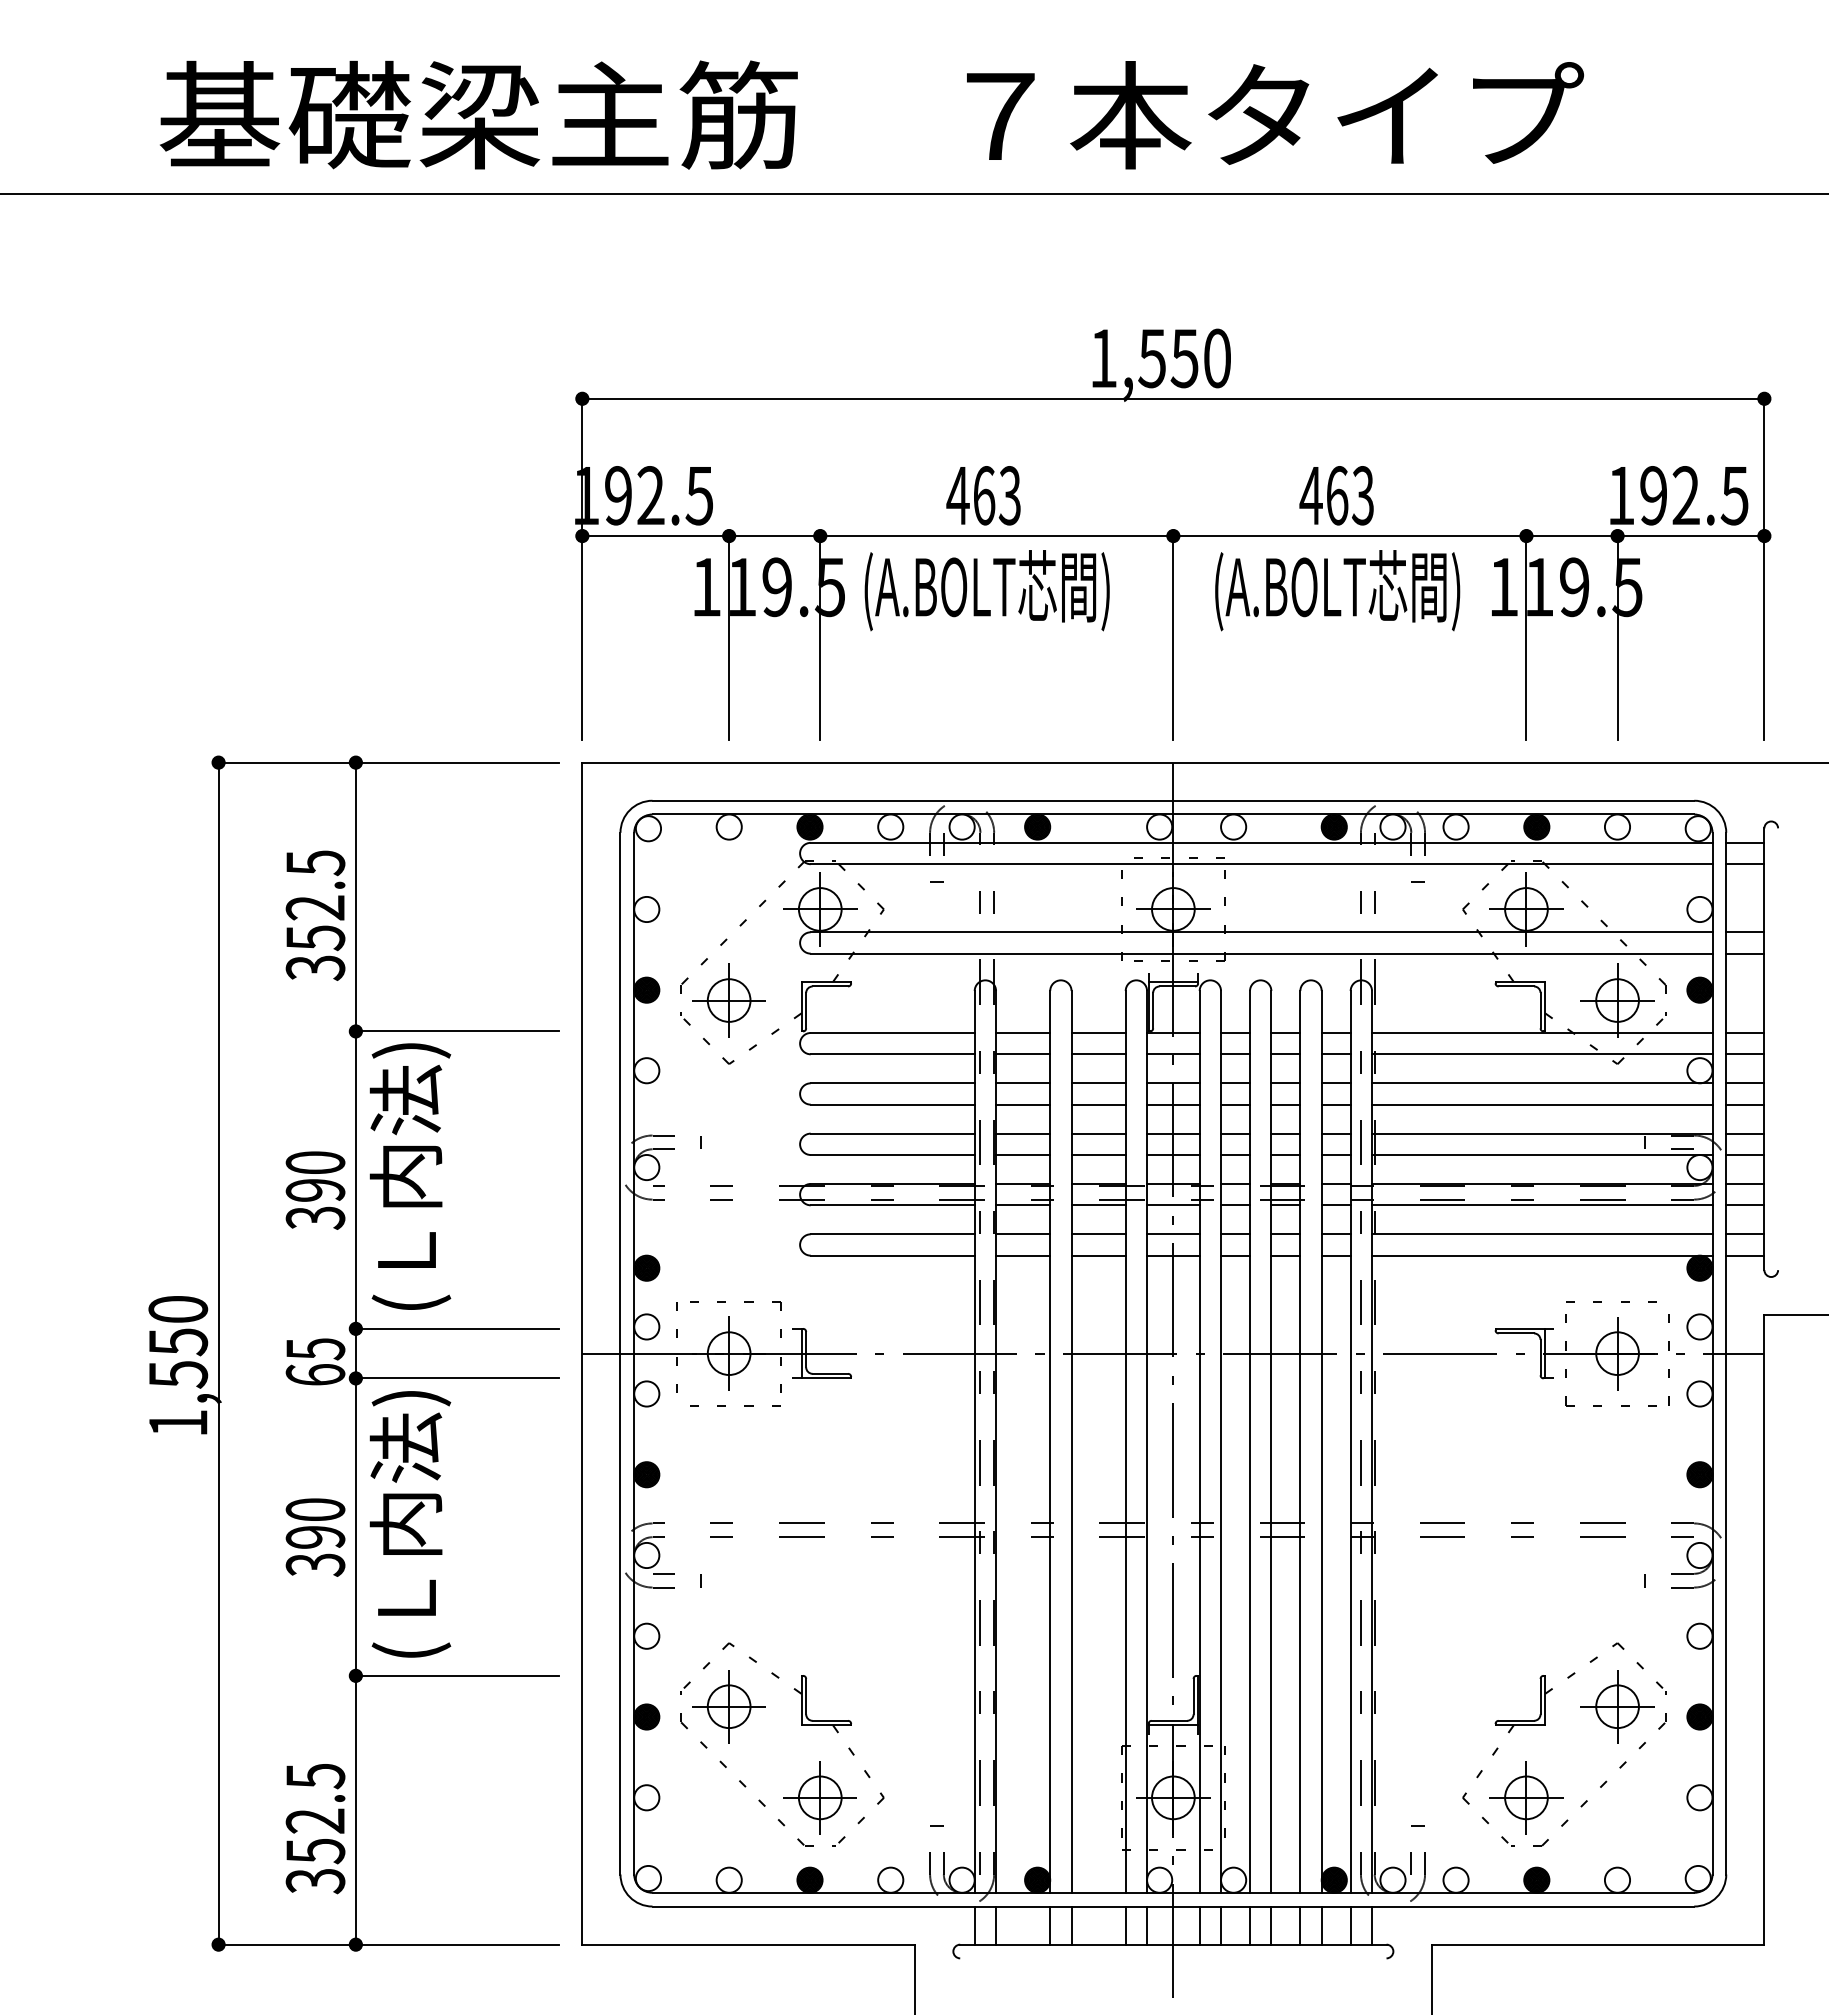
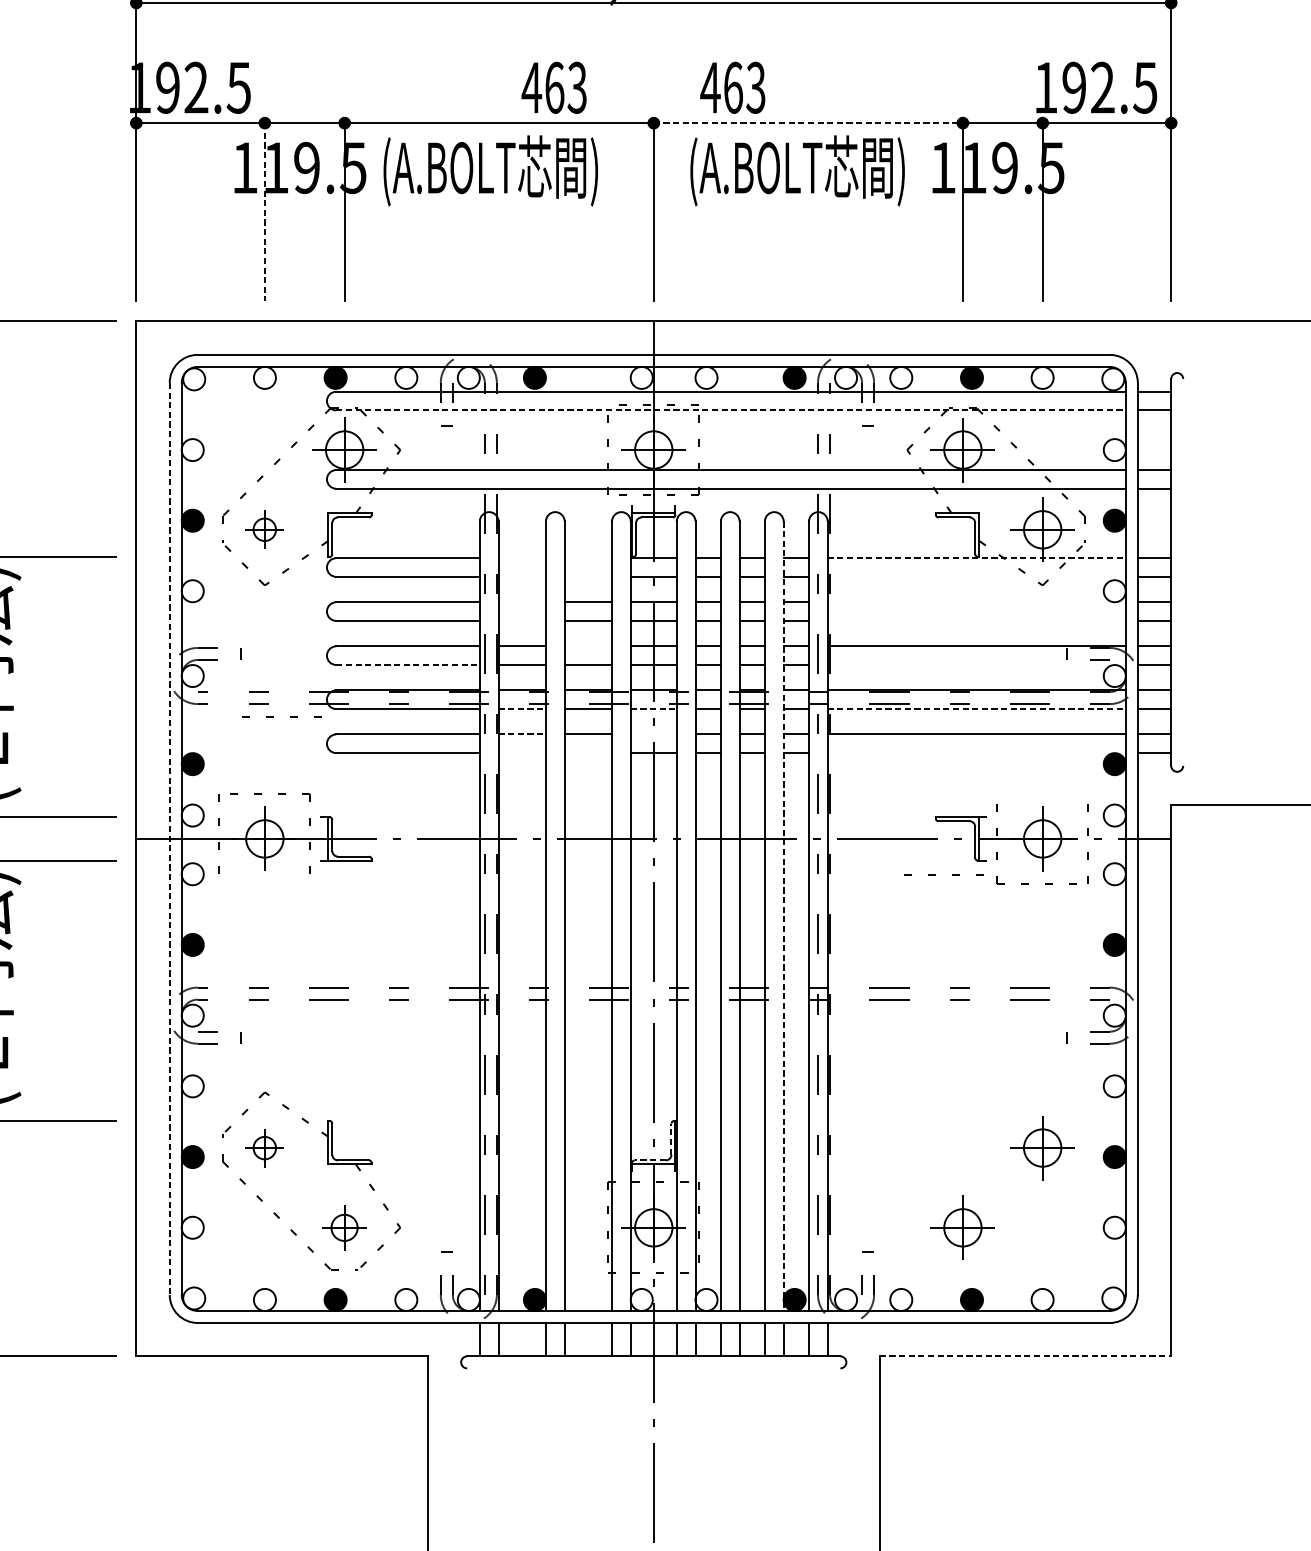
text: (983, 495) -> (554, 87), moved
text: (1336, 495) -> (732, 87), moved
line: (1349, 536) -> (807, 123), solid -> dashed
line: (729, 637) -> (265, 211), solid -> dashed
line: (1261, 864) -> (730, 410), solid -> dashed
part: (728, 1000) -> (264, 529), size x0.6
line: (1023, 1032) -> (522, 557), removed
line: (1098, 1032) -> (588, 557), removed
line: (1542, 1032) -> (976, 557), solid -> dashed
line: (1023, 1054) -> (522, 577), removed
line: (1098, 1054) -> (588, 577), removed
line: (1542, 1054) -> (976, 577), removed
line: (1023, 1083) -> (522, 602), removed
line: (1542, 1083) -> (976, 602), removed
line: (1023, 1104) -> (522, 620), removed
line: (1542, 1104) -> (976, 620), removed
line: (1098, 1133) -> (588, 646), removed
line: (892, 1154) -> (407, 664), solid -> dashed
line: (1542, 1154) -> (976, 664), removed
line: (1023, 1205) -> (522, 709), solid -> dashed
line: (1173, 1205) -> (653, 709), solid -> dashed
line: (1542, 1205) -> (976, 709), solid -> dashed
line: (1023, 1234) -> (522, 734), solid -> dashed
line: (1173, 1234) -> (653, 734), removed
line: (1023, 1255) -> (522, 753), removed
line: (1098, 1255) -> (588, 753), removed
line: (1542, 1255) -> (976, 753), removed
line: (1601, 1301) -> (934, 874), moved
line: (620, 1353) -> (169, 838), solid -> dashed
line: (744, 1405) -> (289, 717), moved
line: (1321, 1441) -> (783, 915), solid -> dashed
line: (1193, 1696) -> (671, 1139), solid -> dashed
part: (728, 1706) -> (264, 1147), size x0.6
line: (1169, 1720) -> (650, 1160), solid -> dashed
part: (1545, 1725) -> (979, 1164), removed
part: (819, 1797) -> (343, 1227), size x0.7
line: (1598, 1944) -> (1025, 1356), solid -> dashed

